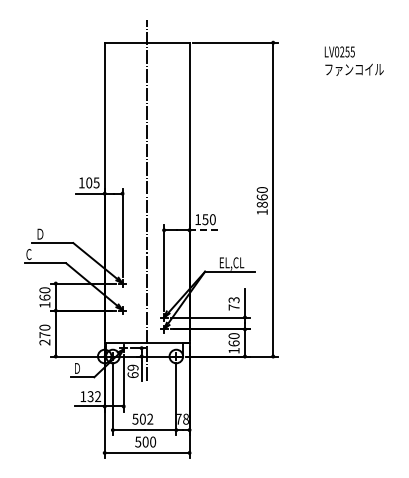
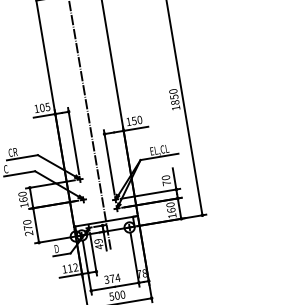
text: (261, 197) -> (173, 97), 1860 -> 1850
line: (205, 230) -> (135, 129), dashed -> solid
text: (41, 233) -> (12, 151), Ｄ -> CR
text: (233, 300) -> (165, 178), 73 -> 70
text: (132, 375) -> (99, 247), 69 -> 49
text: (90, 396) -> (70, 268), 132 -> 112
text: (142, 418) -> (111, 278), 502 -> 374

